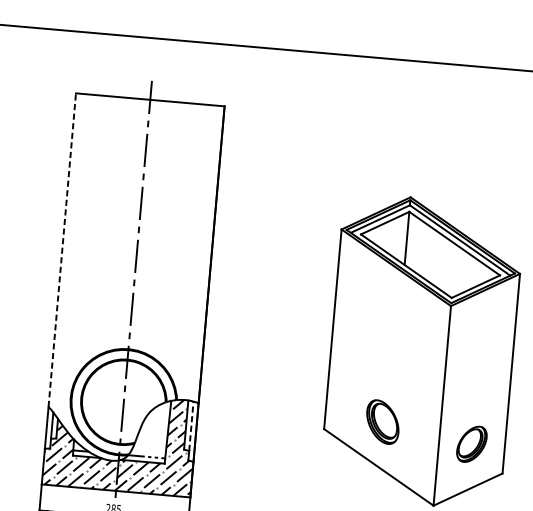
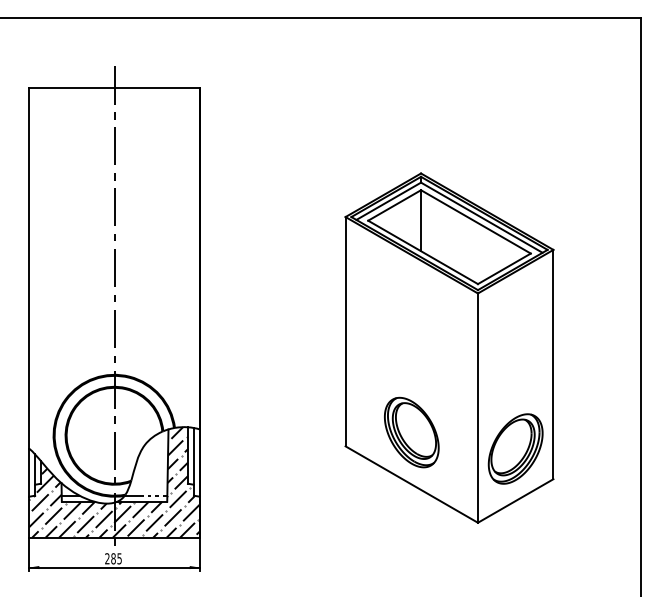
line: (62, 249) -> (29, 267), dashed -> solid
part: (382, 422) -> (411, 432), size x1.43
line: (191, 425) -> (193, 455), dashed -> solid
part: (471, 443) -> (515, 448), size x1.67

